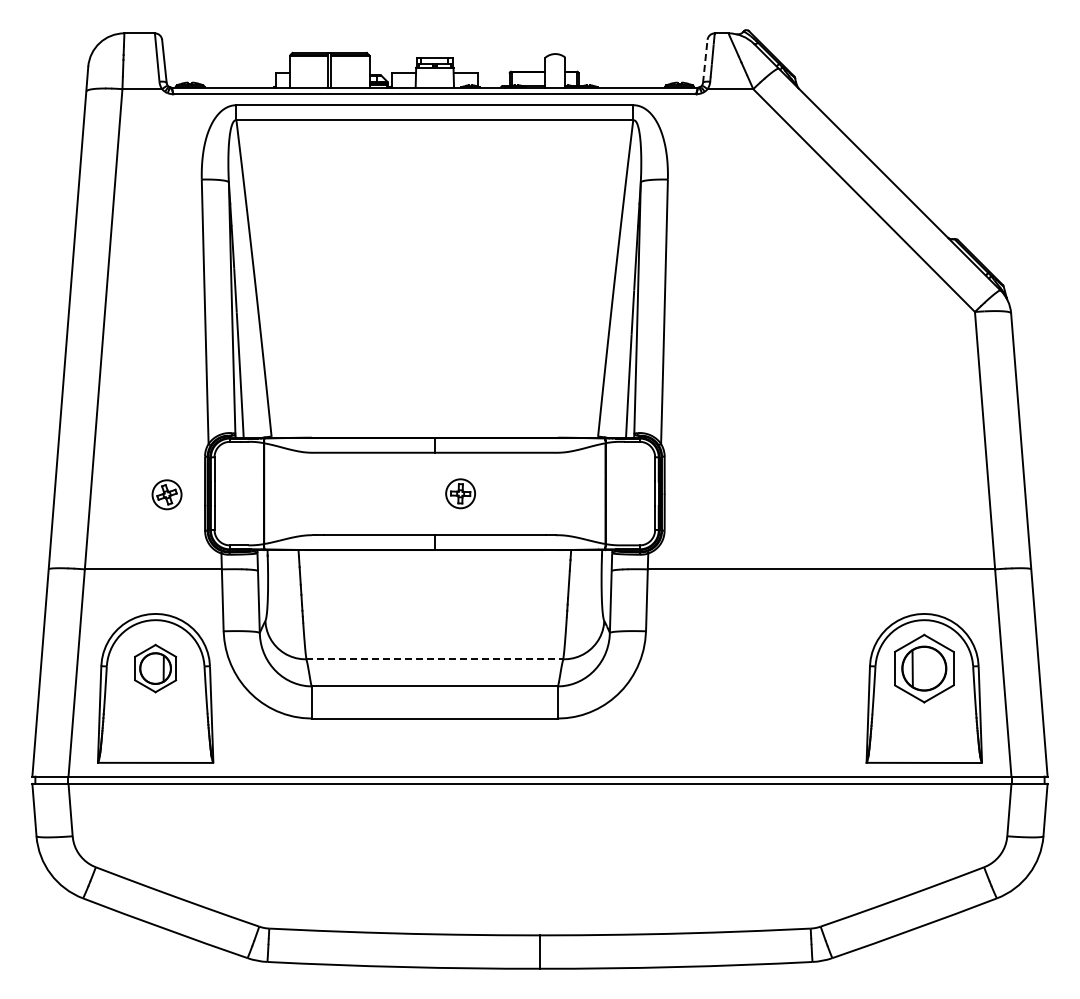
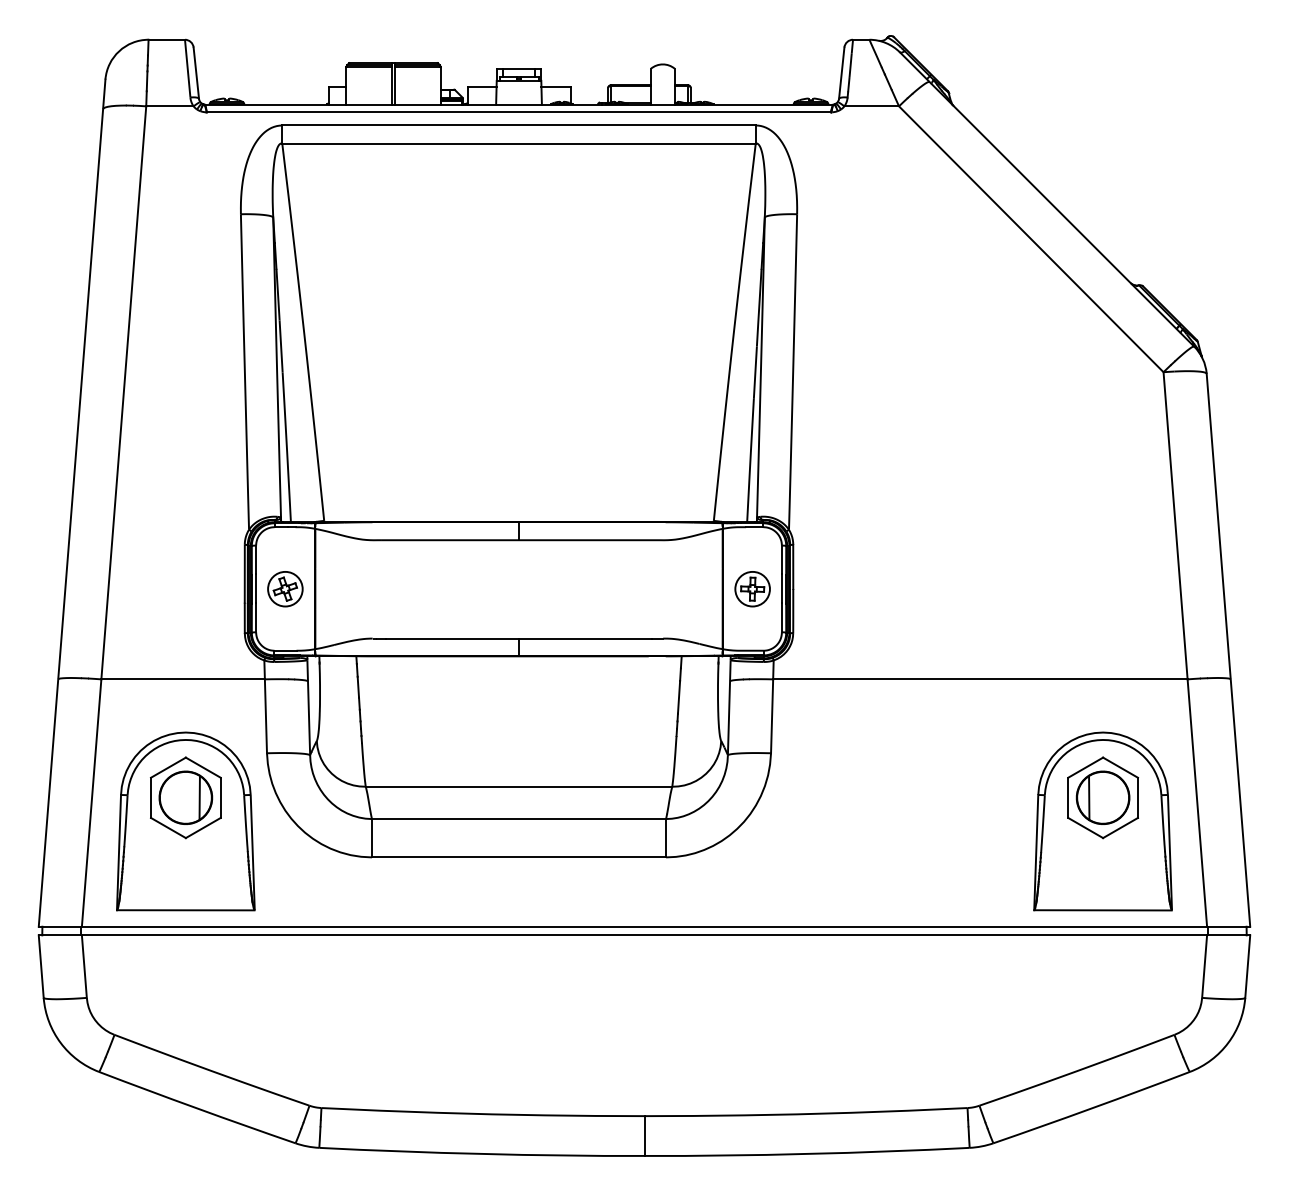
line: (705, 61) -> (841, 73), dashed -> solid
part: (460, 493) -> (752, 588), moved
part: (166, 494) -> (284, 588), moved
line: (435, 659) -> (519, 786), dashed -> solid
part: (155, 668) -> (185, 797), size x1.43

